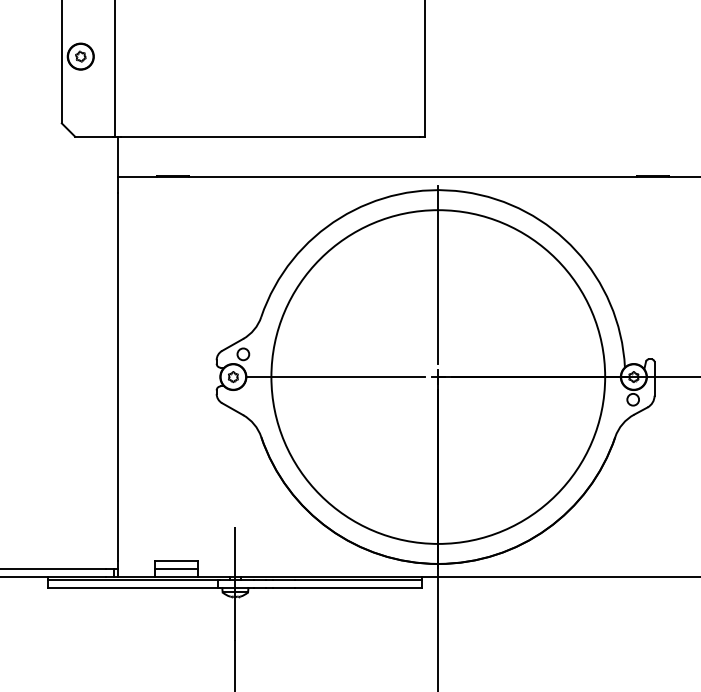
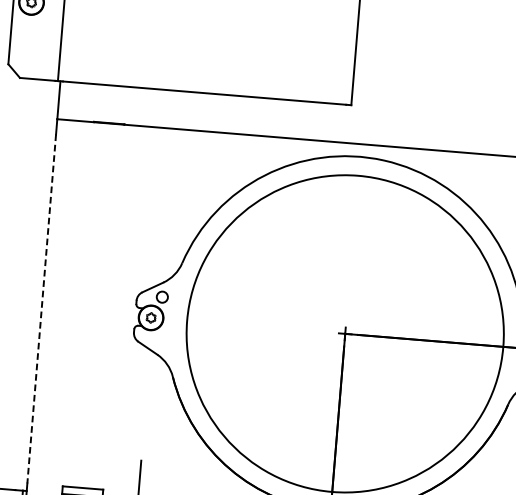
line: (438, 274) -> (353, 236), removed
line: (117, 377) -> (41, 309), solid -> dashed
line: (335, 377) -> (247, 326), removed

